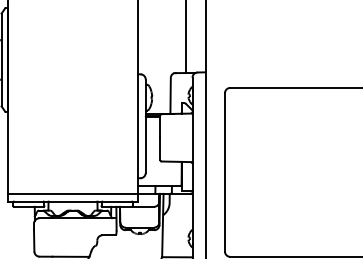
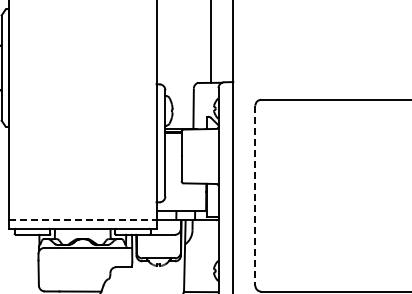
line: (225, 173) -> (255, 196), solid -> dashed
line: (72, 194) -> (82, 220), solid -> dashed

